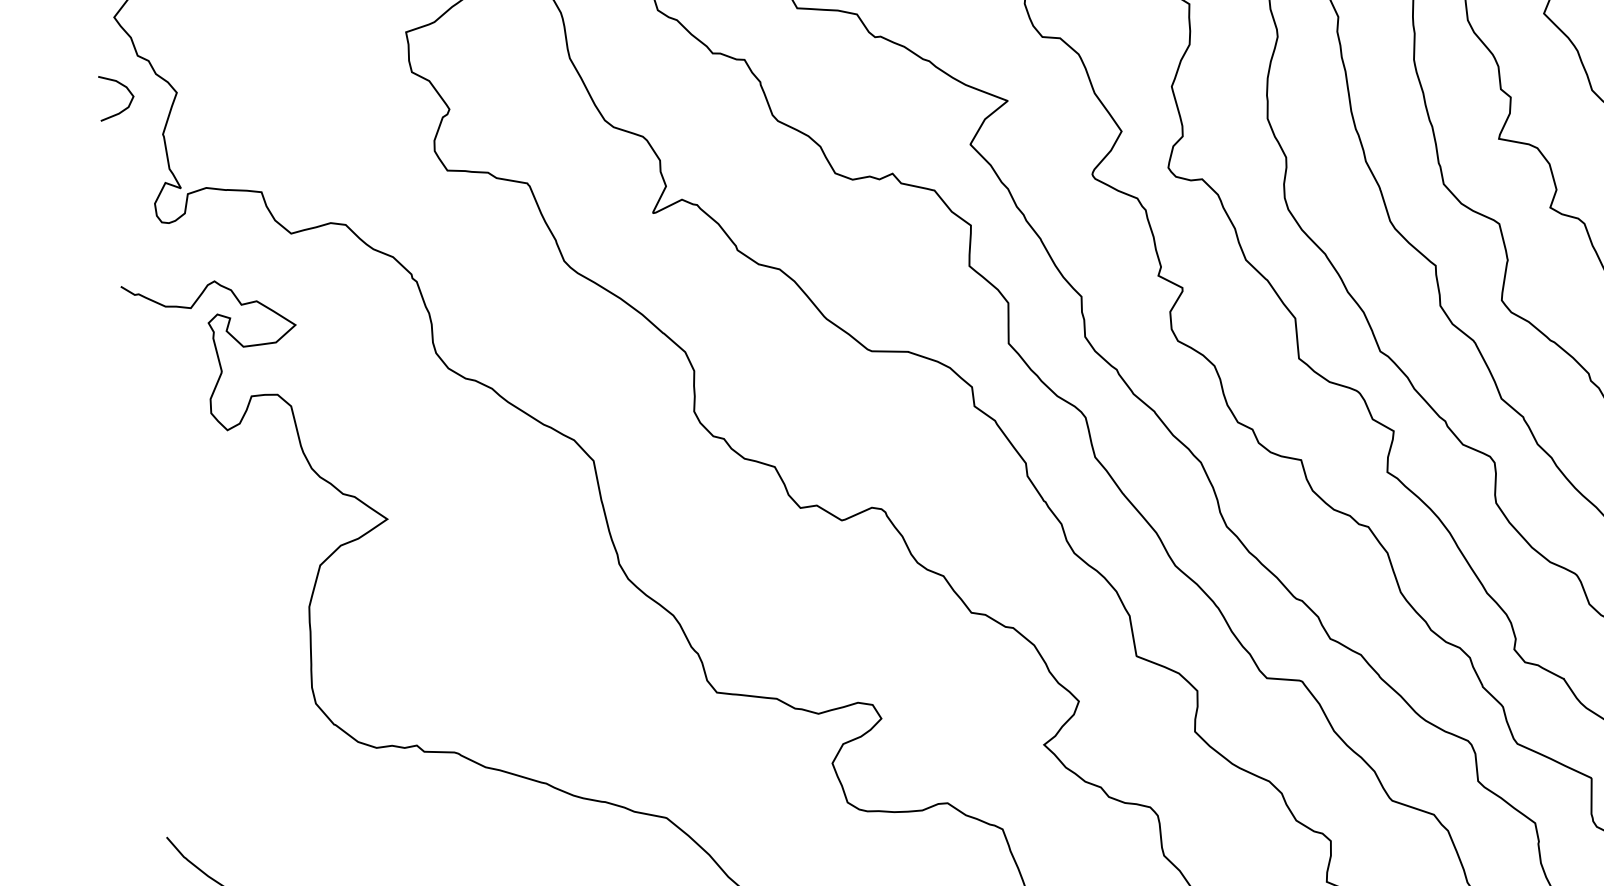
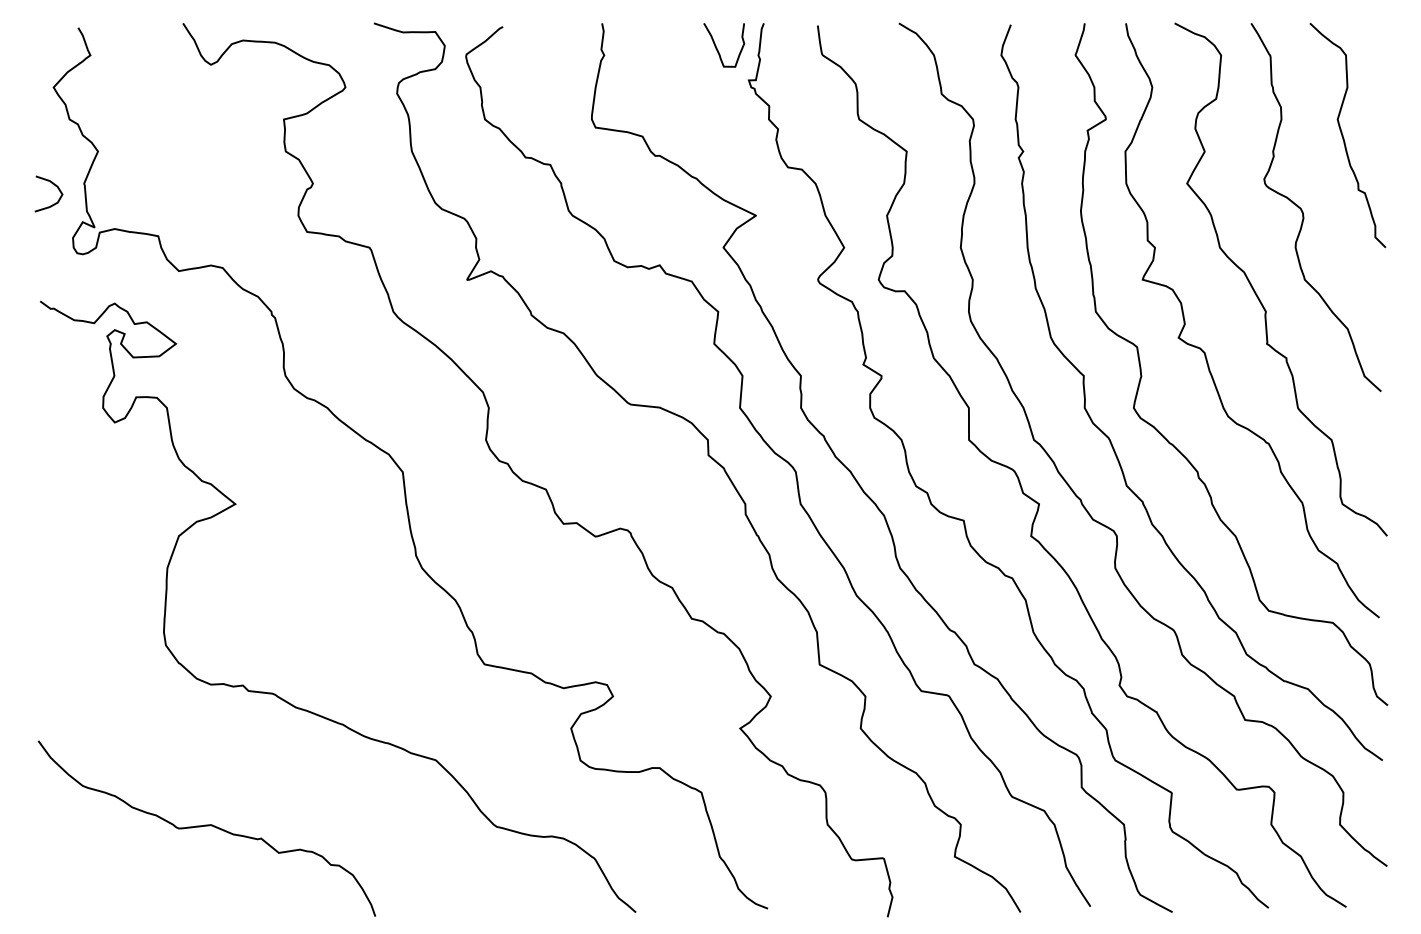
curve: (119, 85) -> (52, 184), moved

